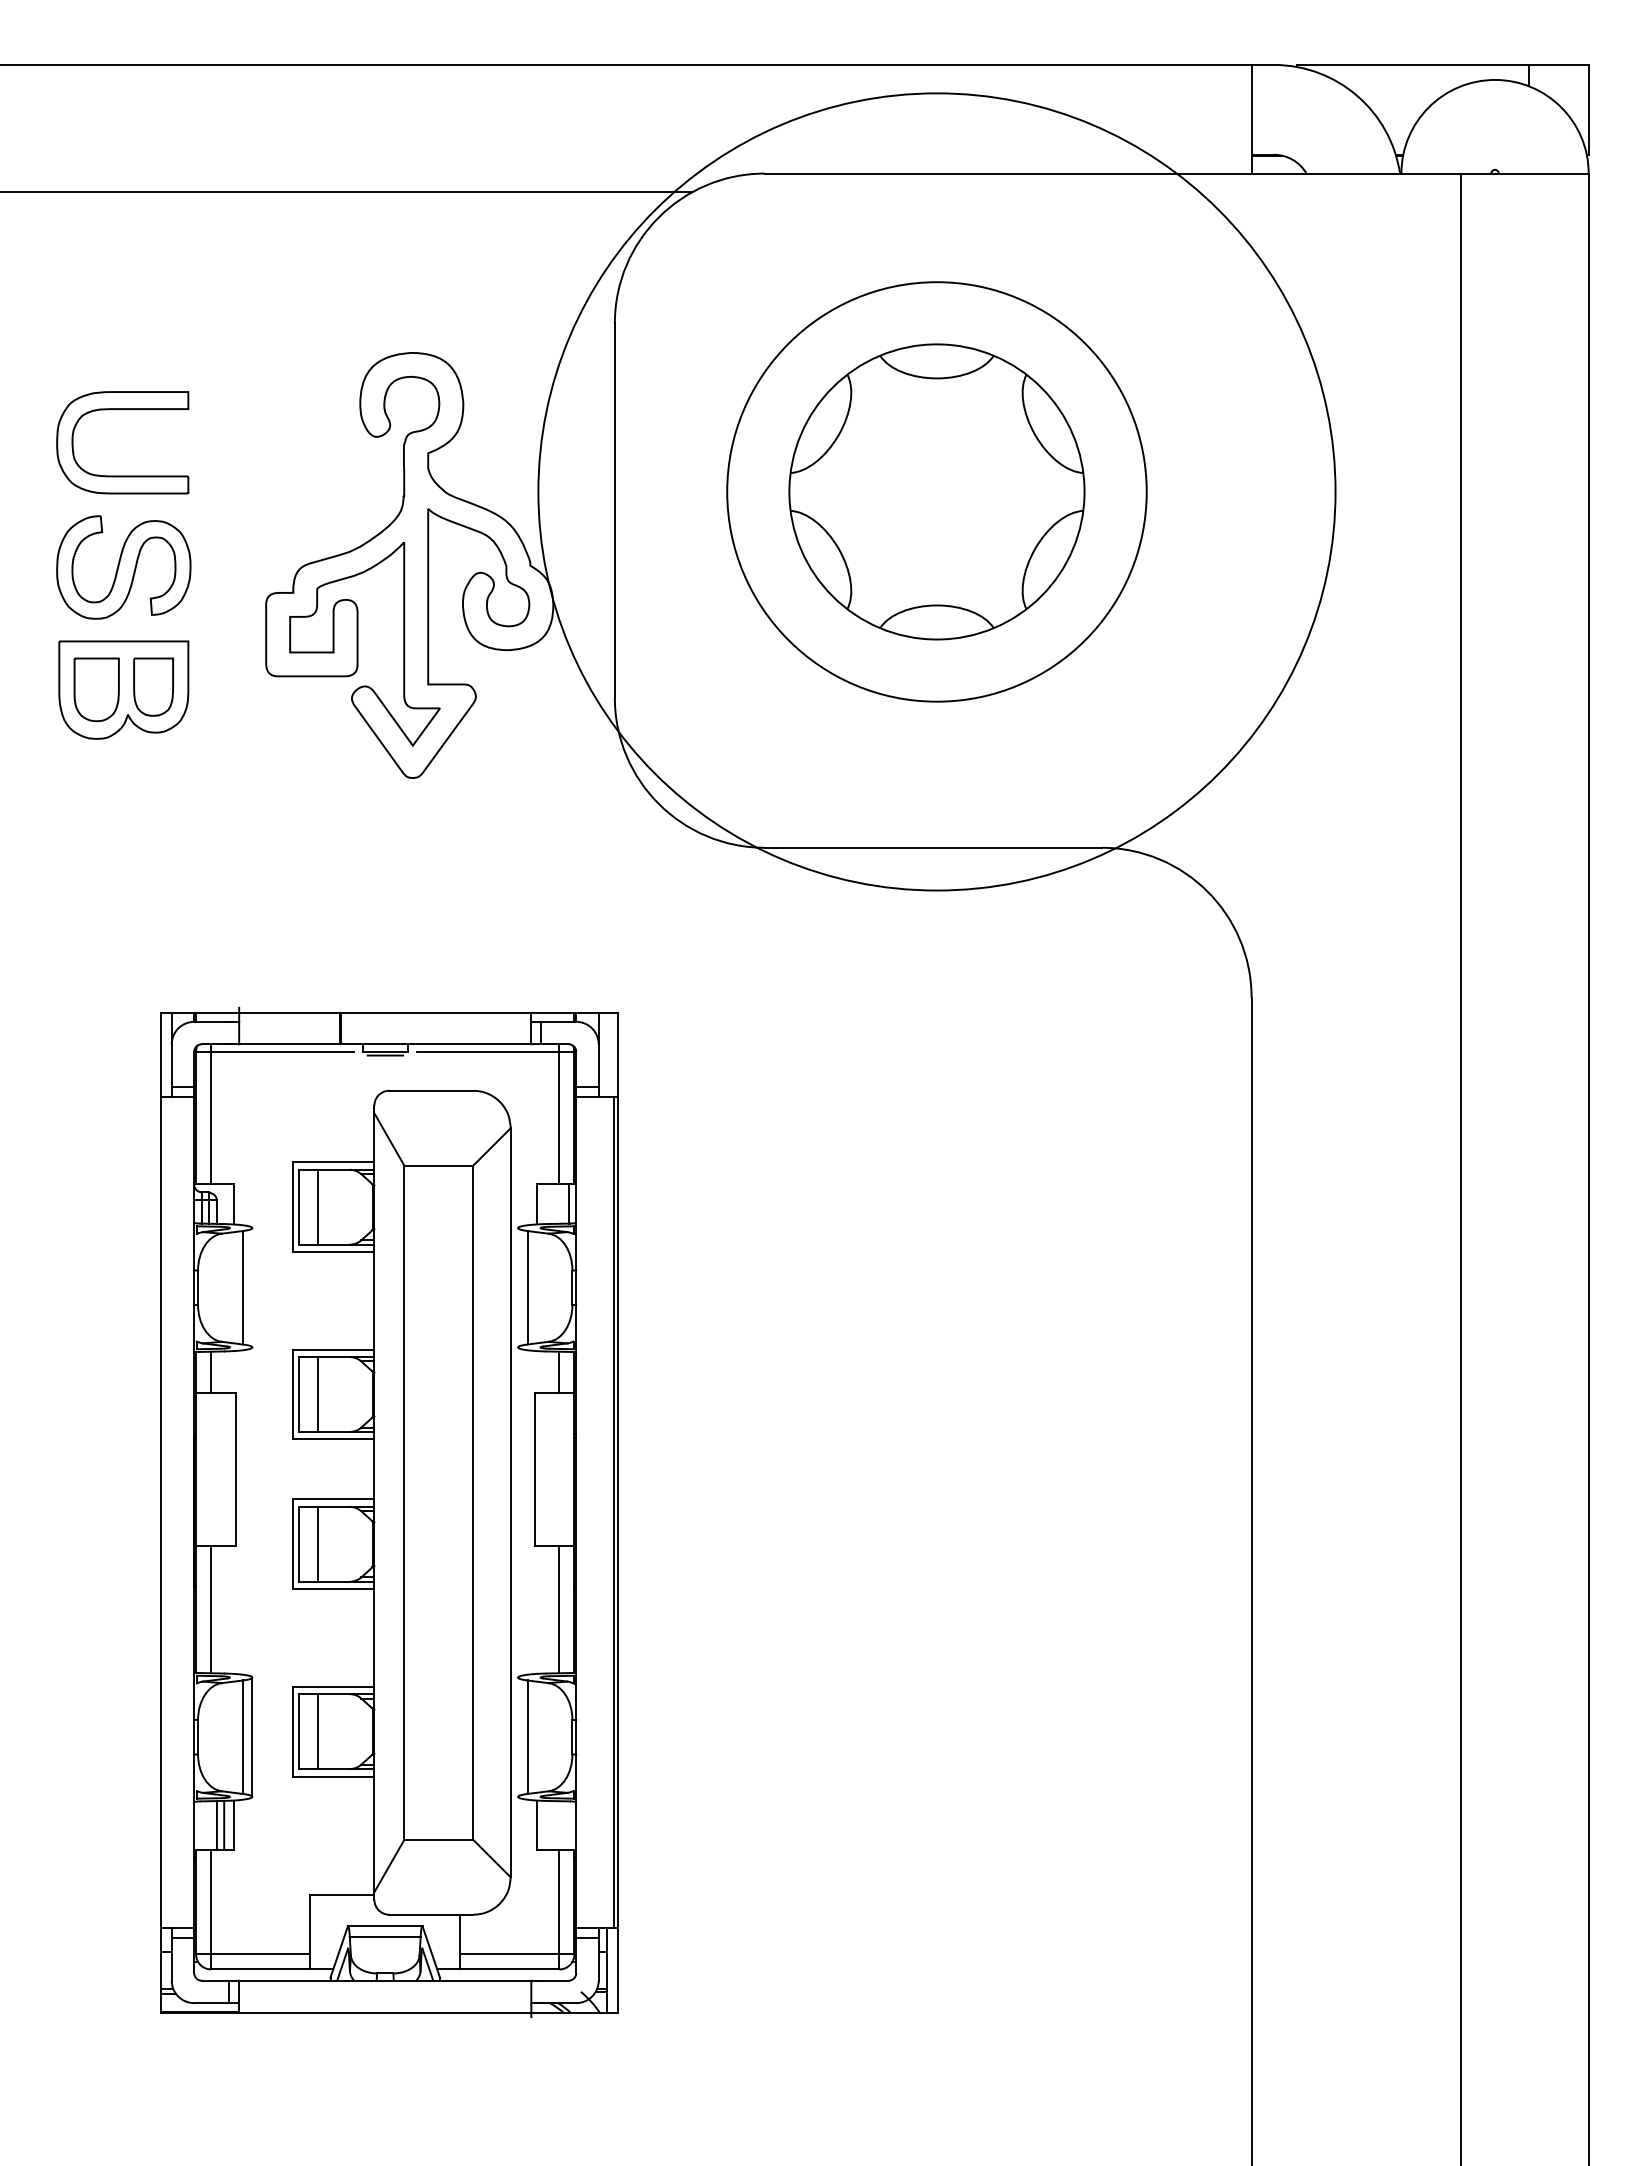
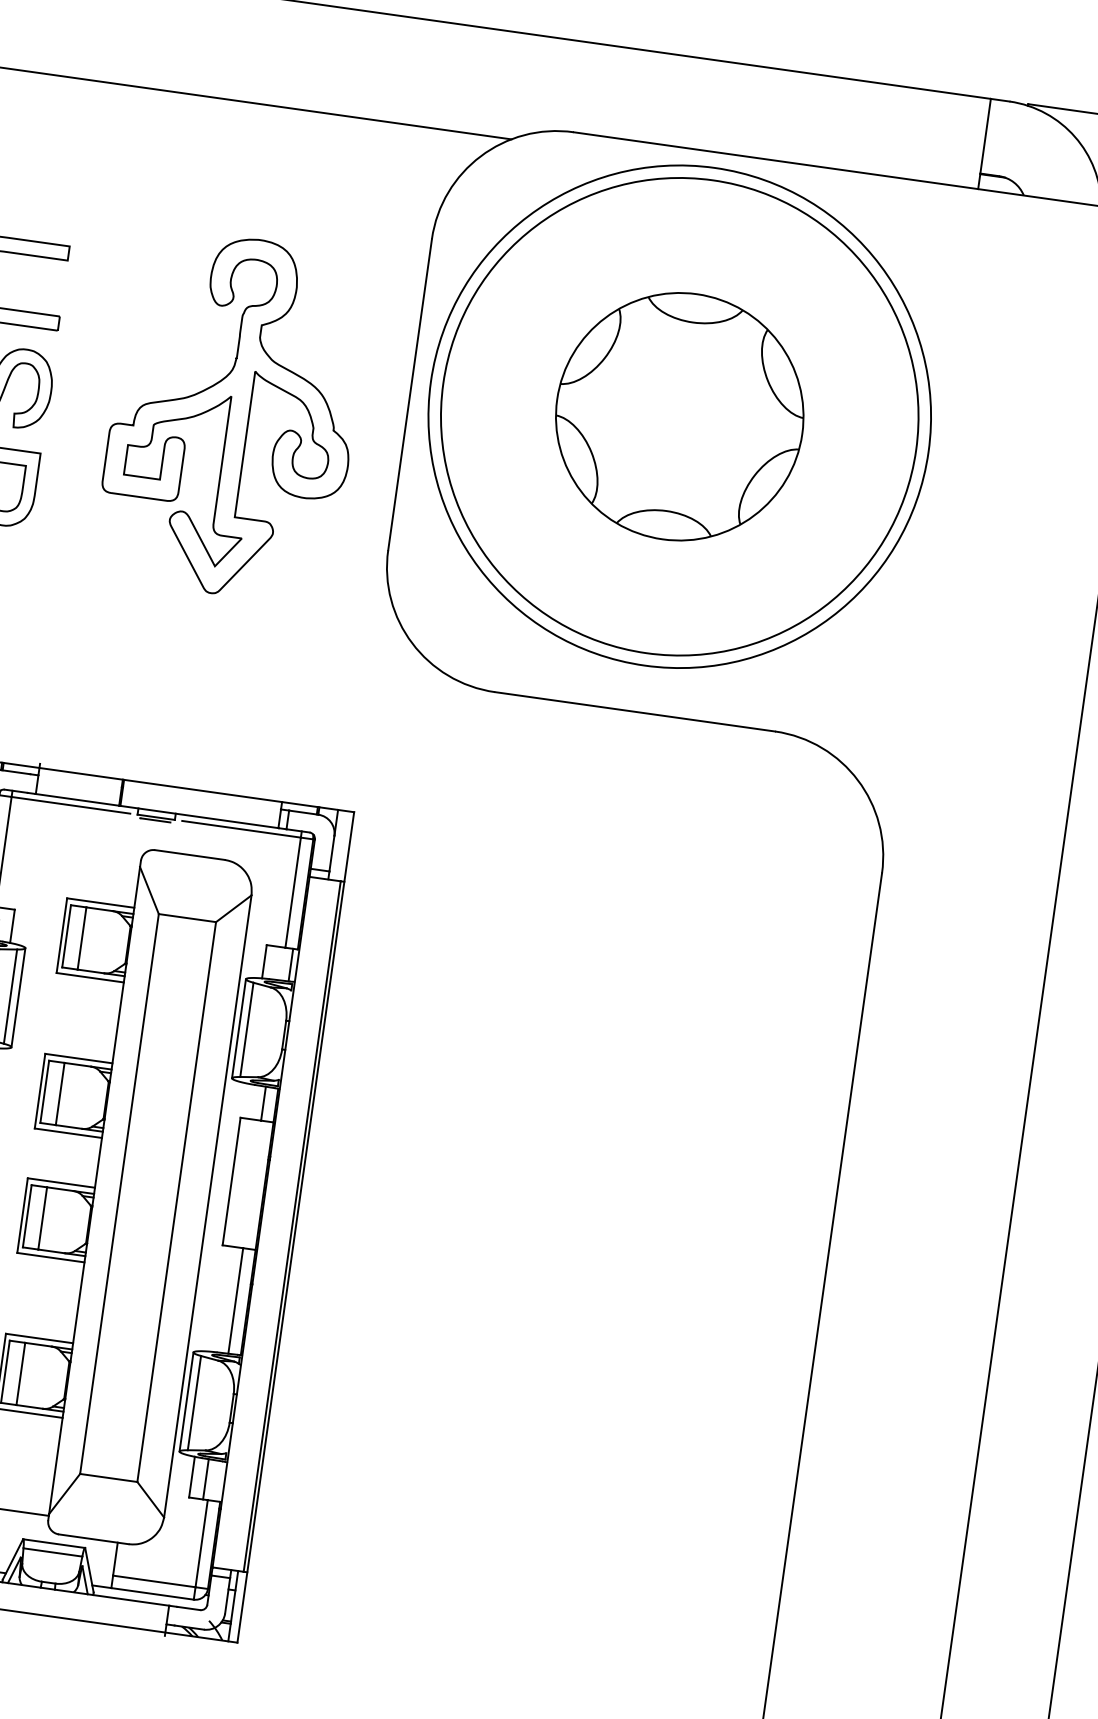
circle: (936, 491) -> (679, 416), size x0.71
circle: (936, 491) -> (679, 416), size x1.43
line: (252, 1287) -> (18, 997), added
line: (518, 1287) -> (239, 1028), added
line: (518, 1736) -> (187, 1401), added
line: (553, 1825) -> (205, 1479), added

